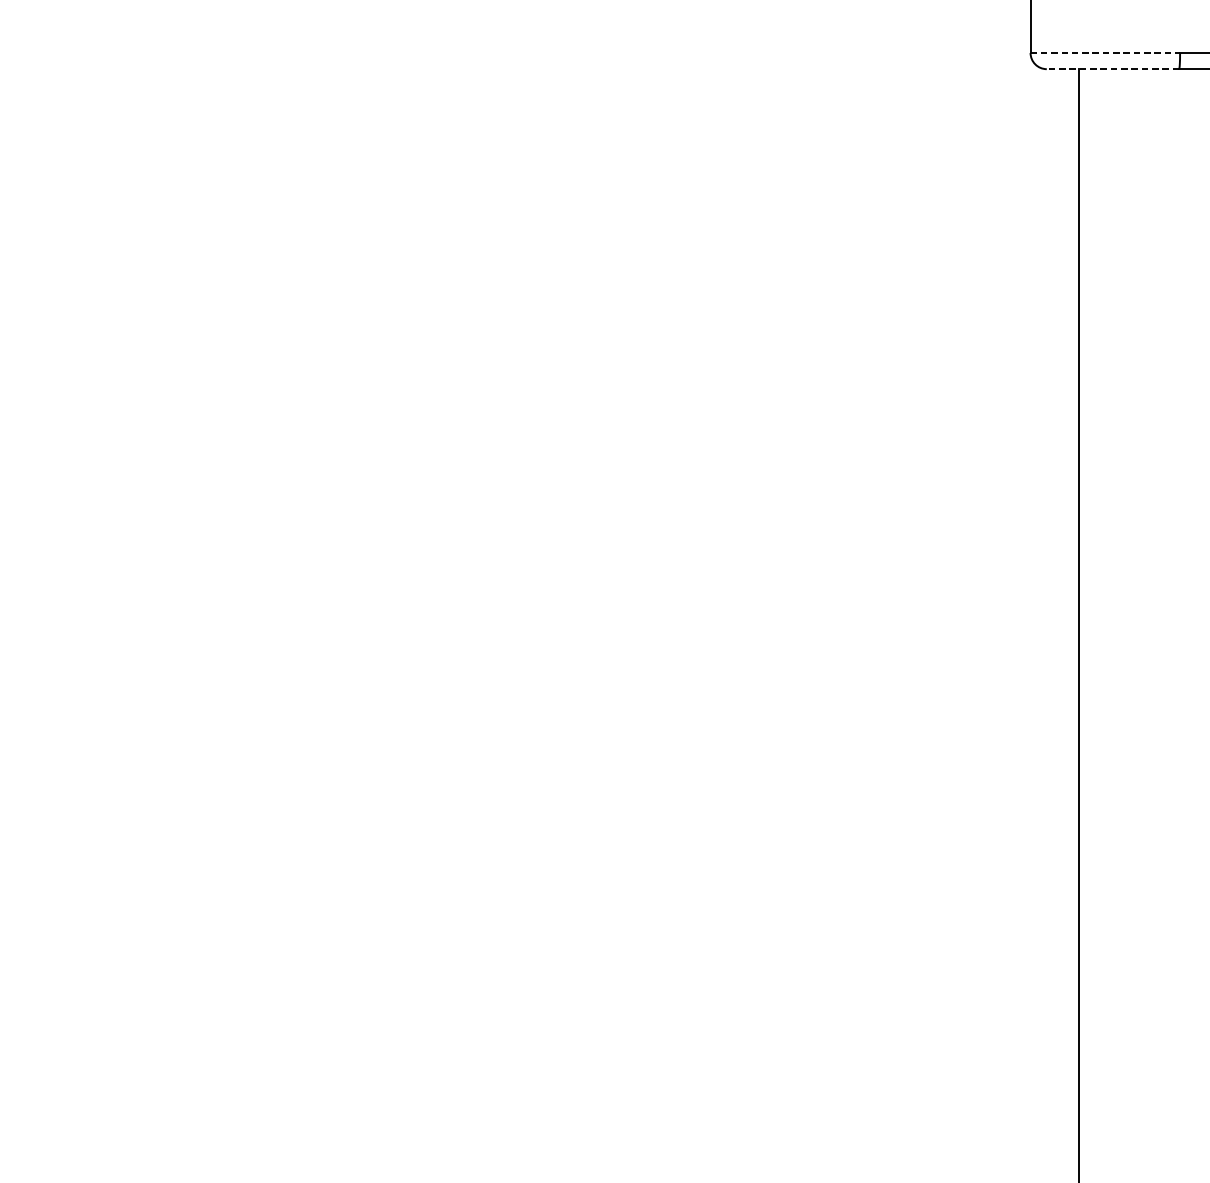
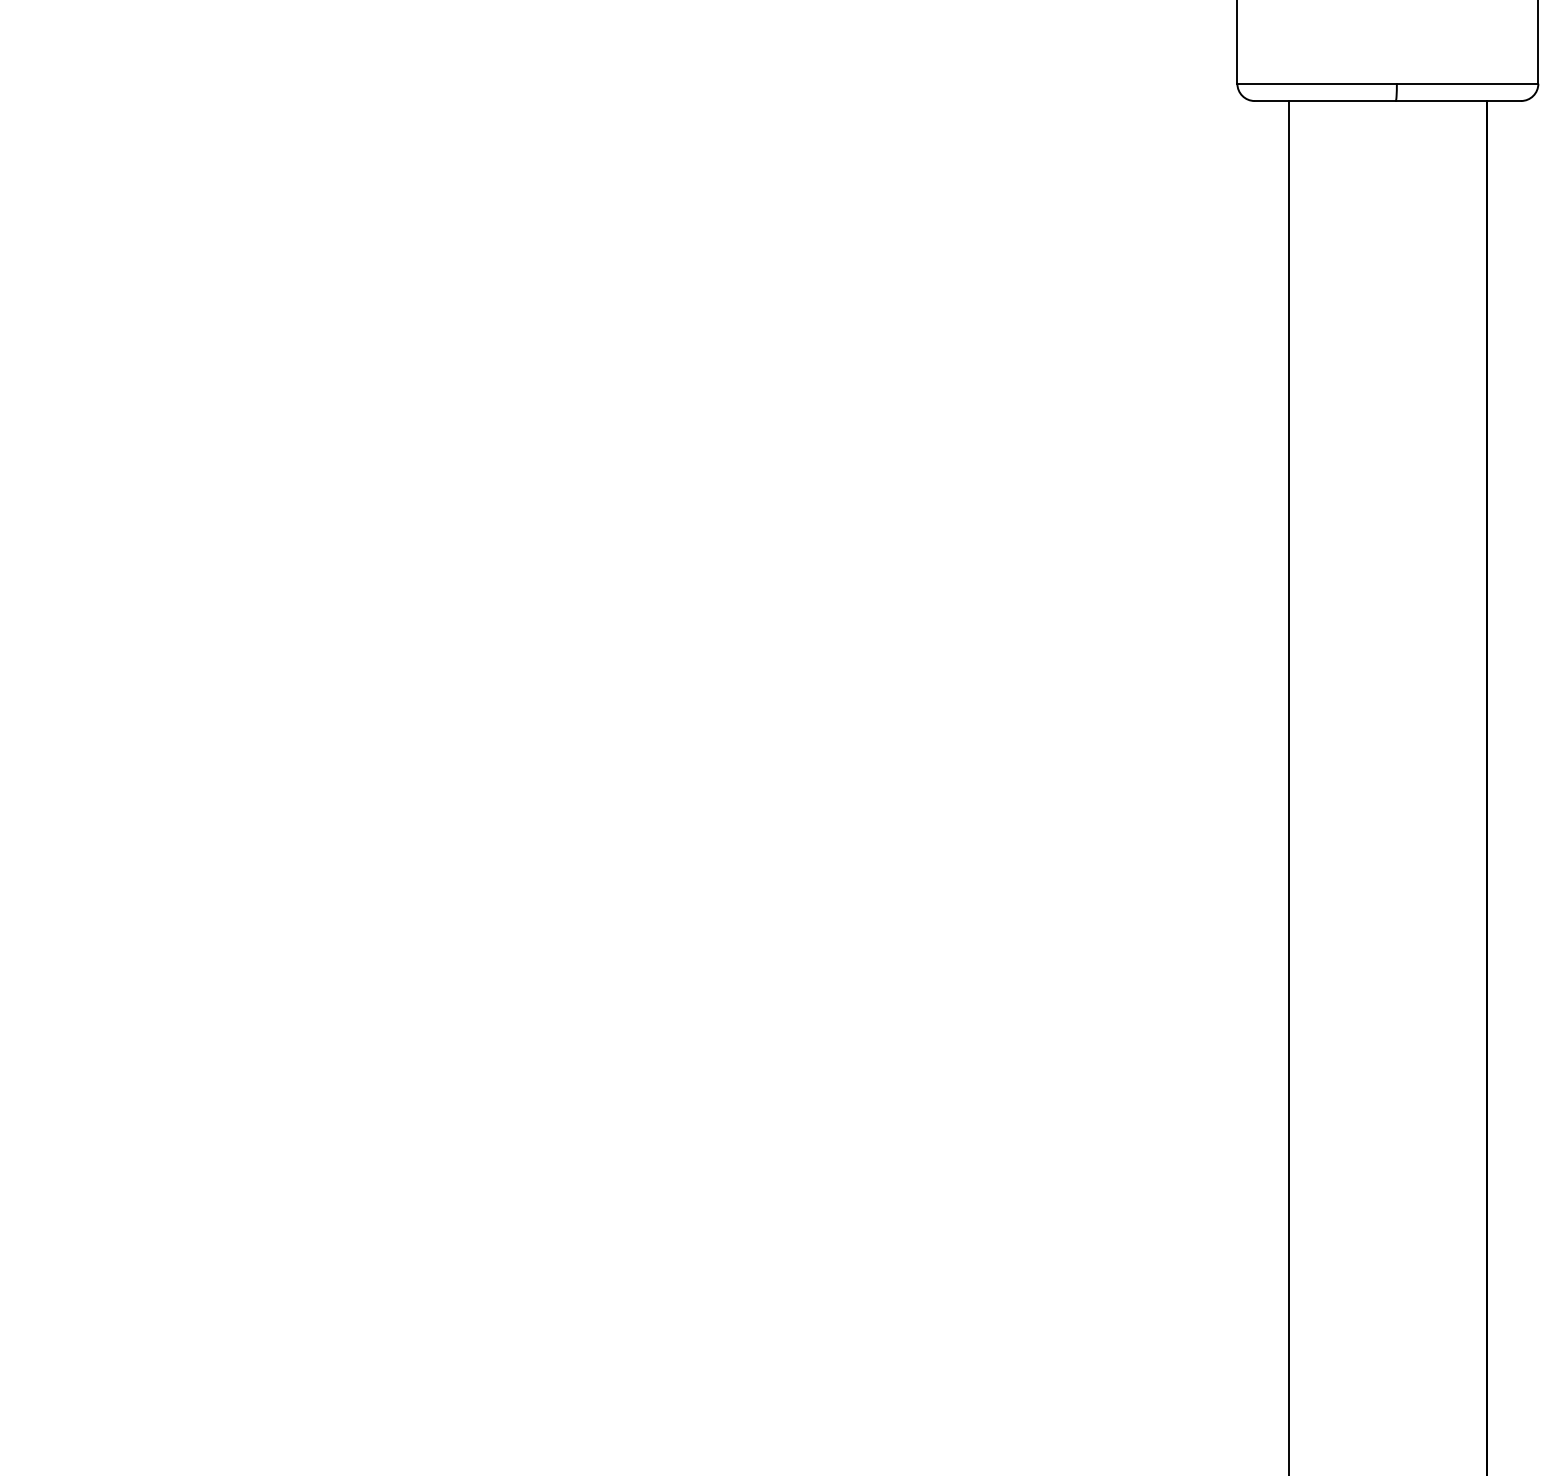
line: (1105, 52) -> (1317, 83), dashed -> solid
line: (1113, 69) -> (1325, 101), dashed -> solid

